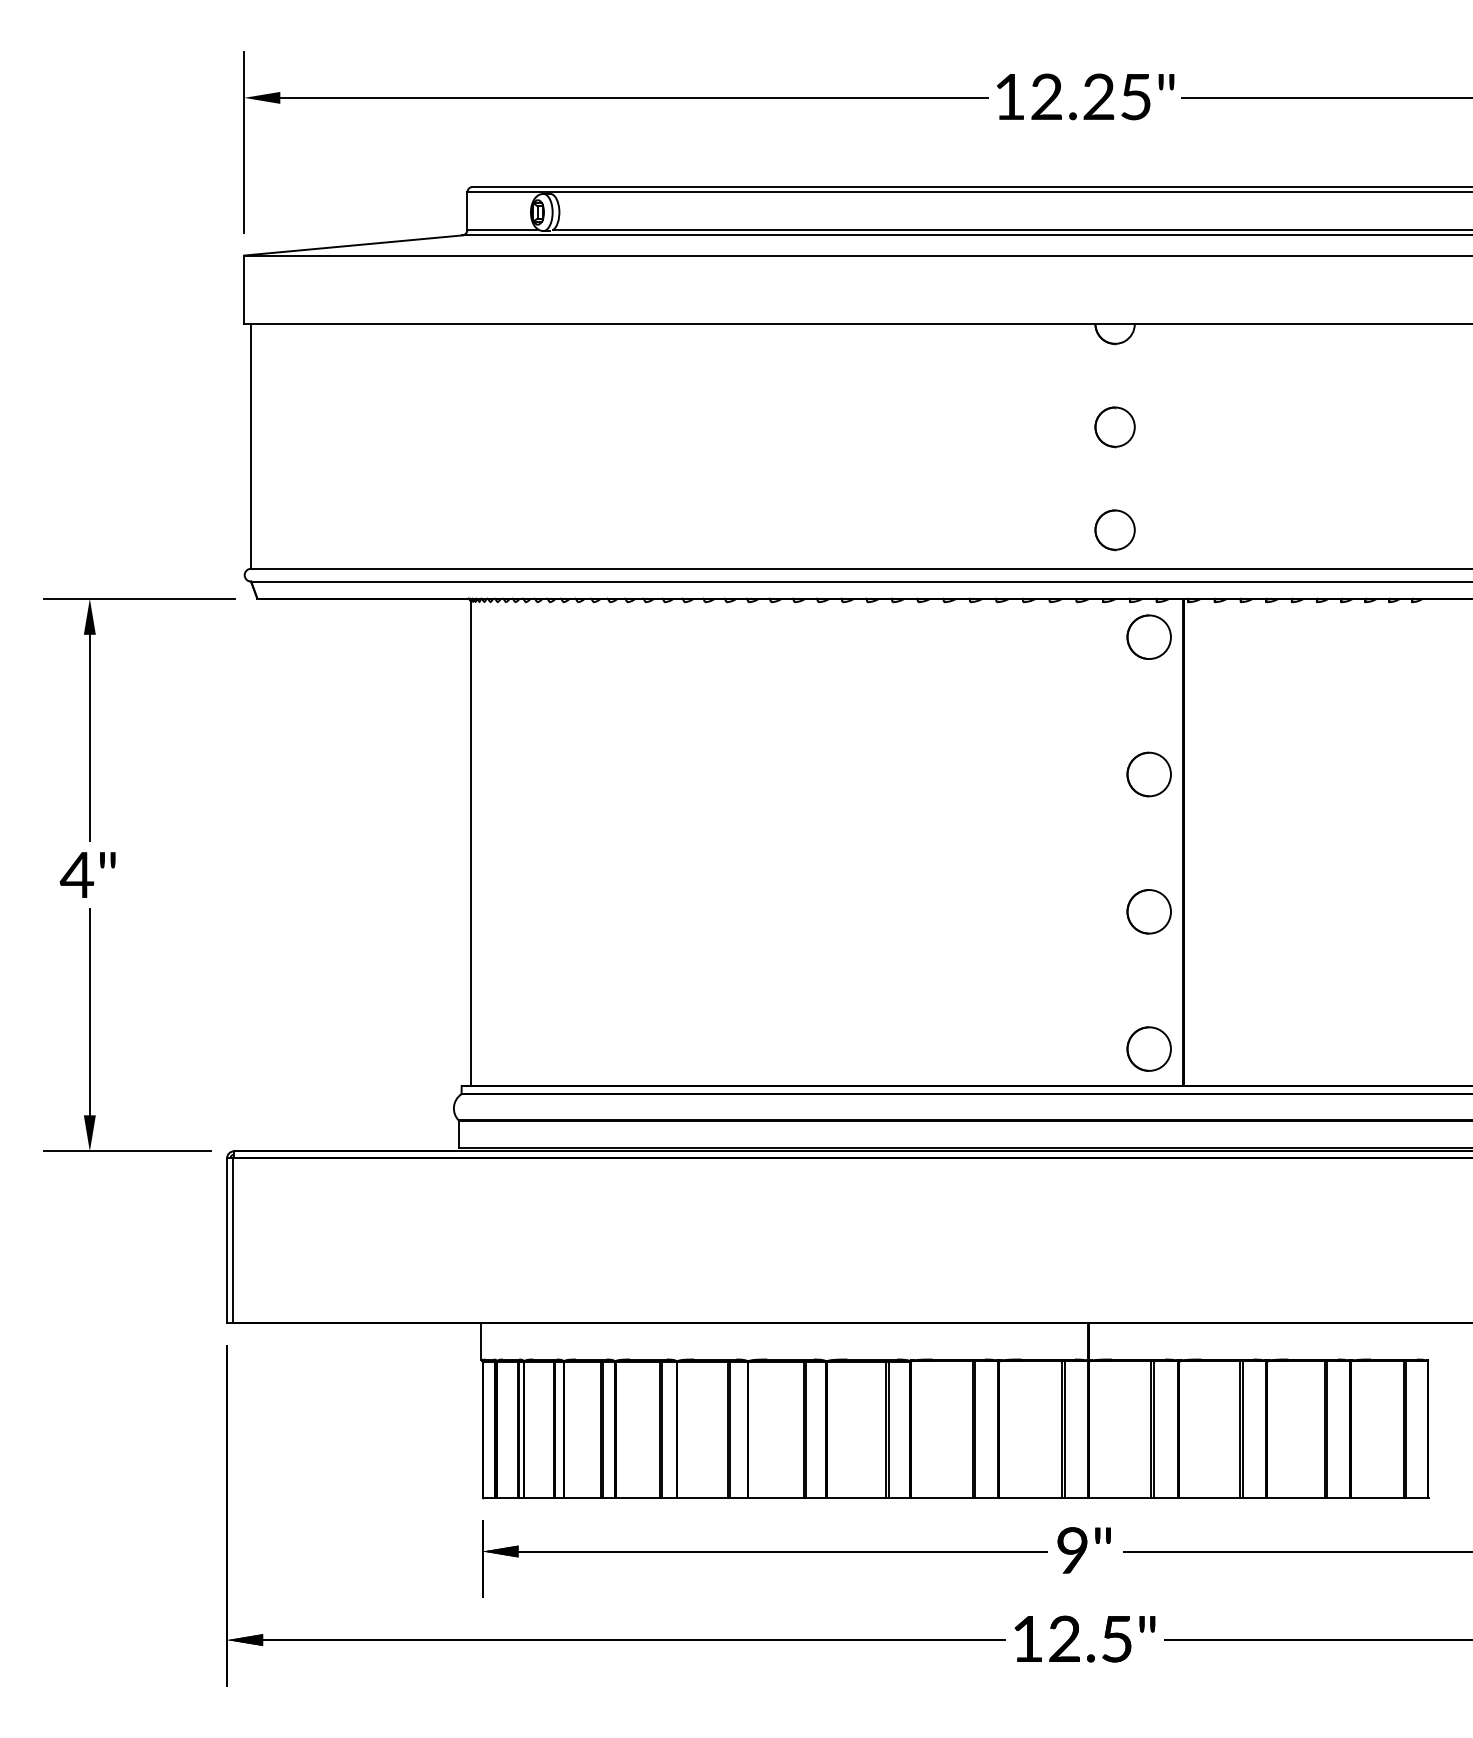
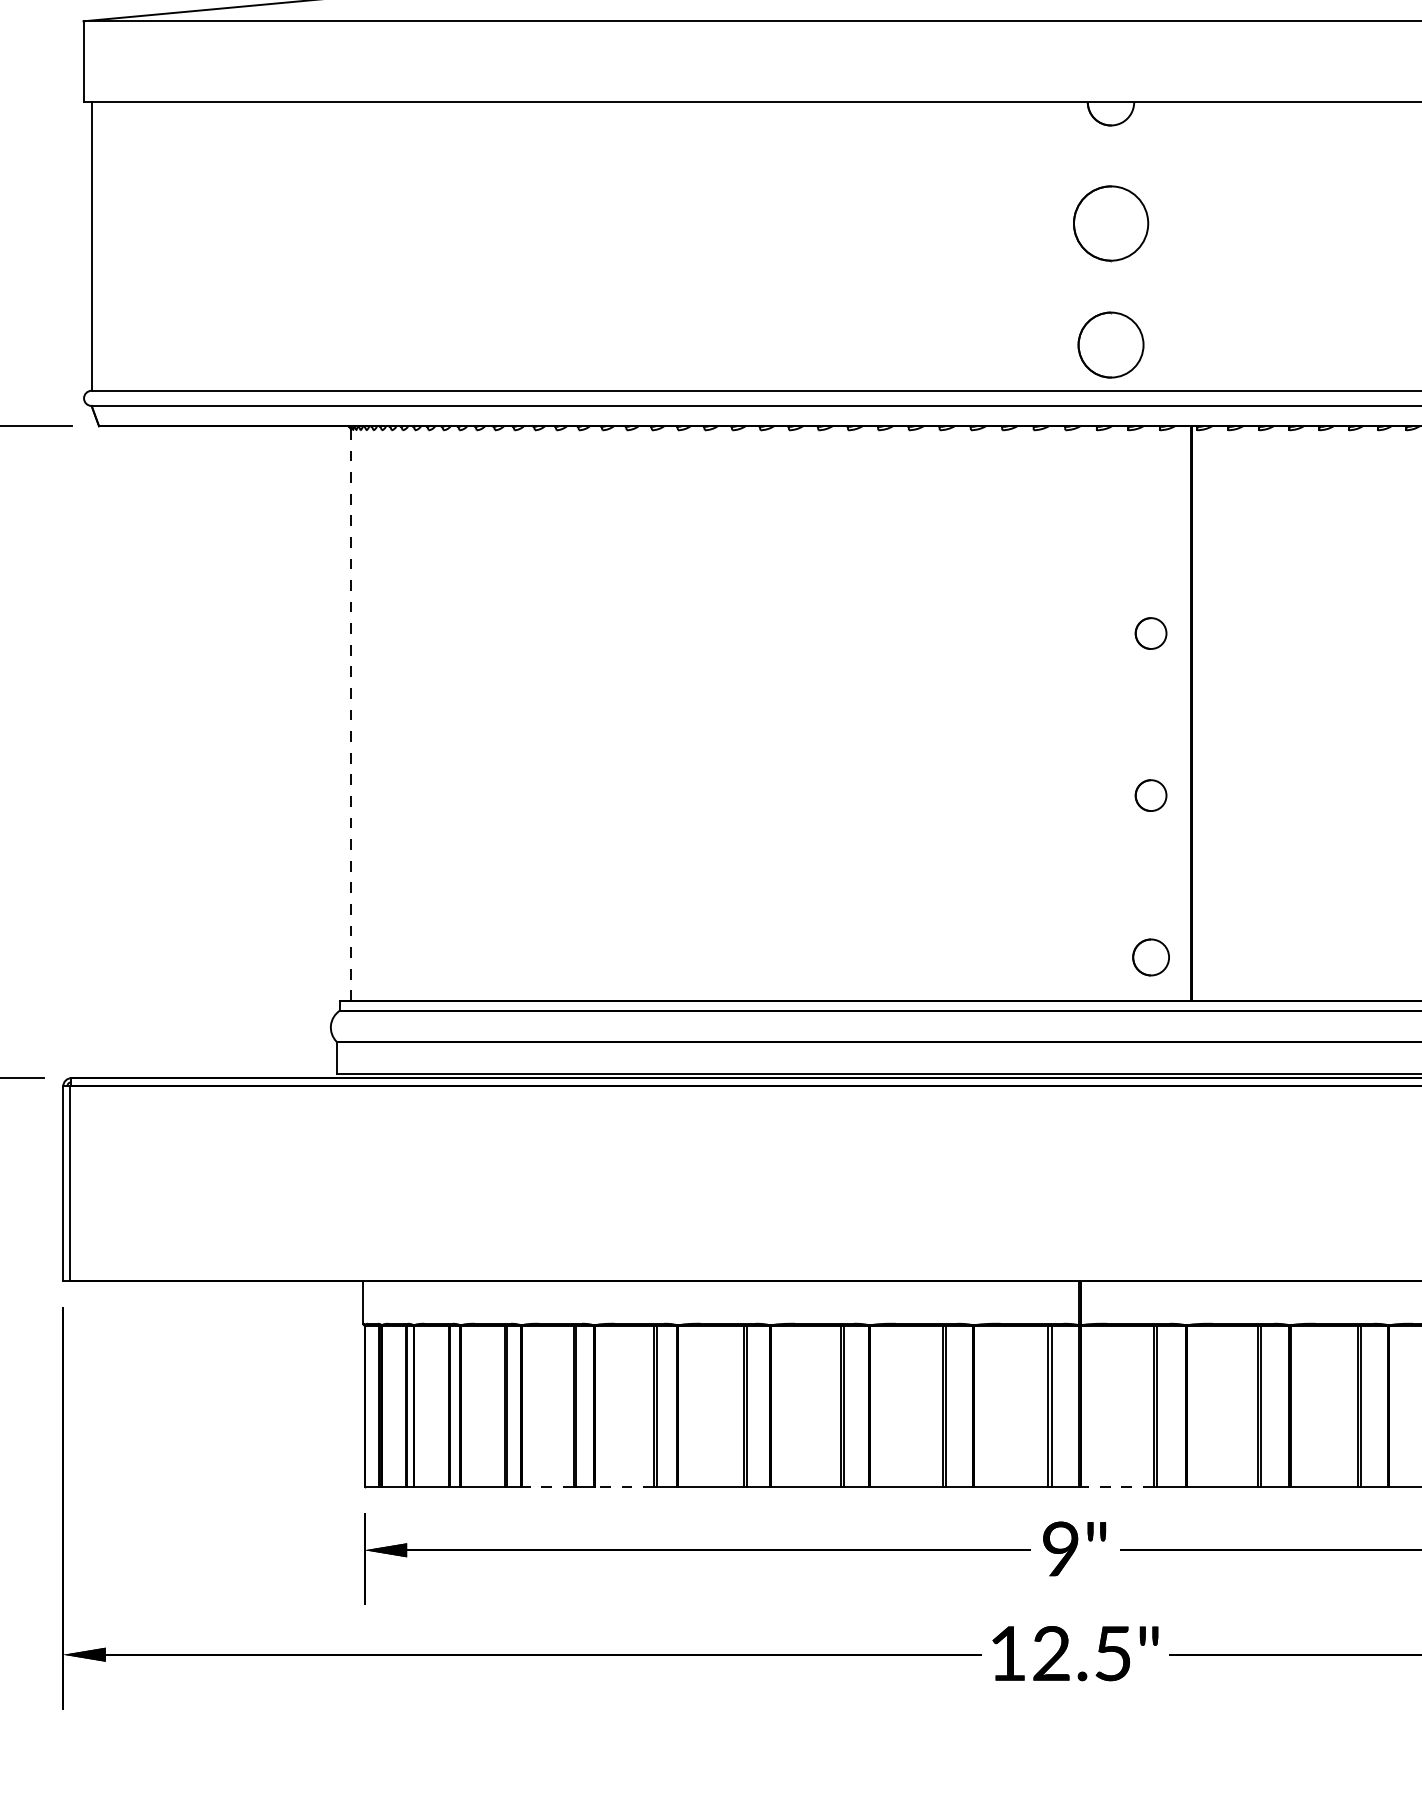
part: (1114, 427) -> (1110, 224), size x1.6
part: (1114, 530) -> (1110, 345), size x1.4
part: (1148, 636) -> (1150, 470), removed
part: (1148, 774) -> (1150, 633), size x0.6
line: (470, 843) -> (350, 714), solid -> dashed
part: (1148, 911) -> (1150, 795), size x0.6
part: (1148, 1048) -> (1150, 956), size x0.7
line: (637, 1497) -> (547, 1486), solid -> dashed
line: (702, 1497) -> (624, 1486), solid -> dashed
line: (1119, 1497) -> (1116, 1486), solid -> dashed

